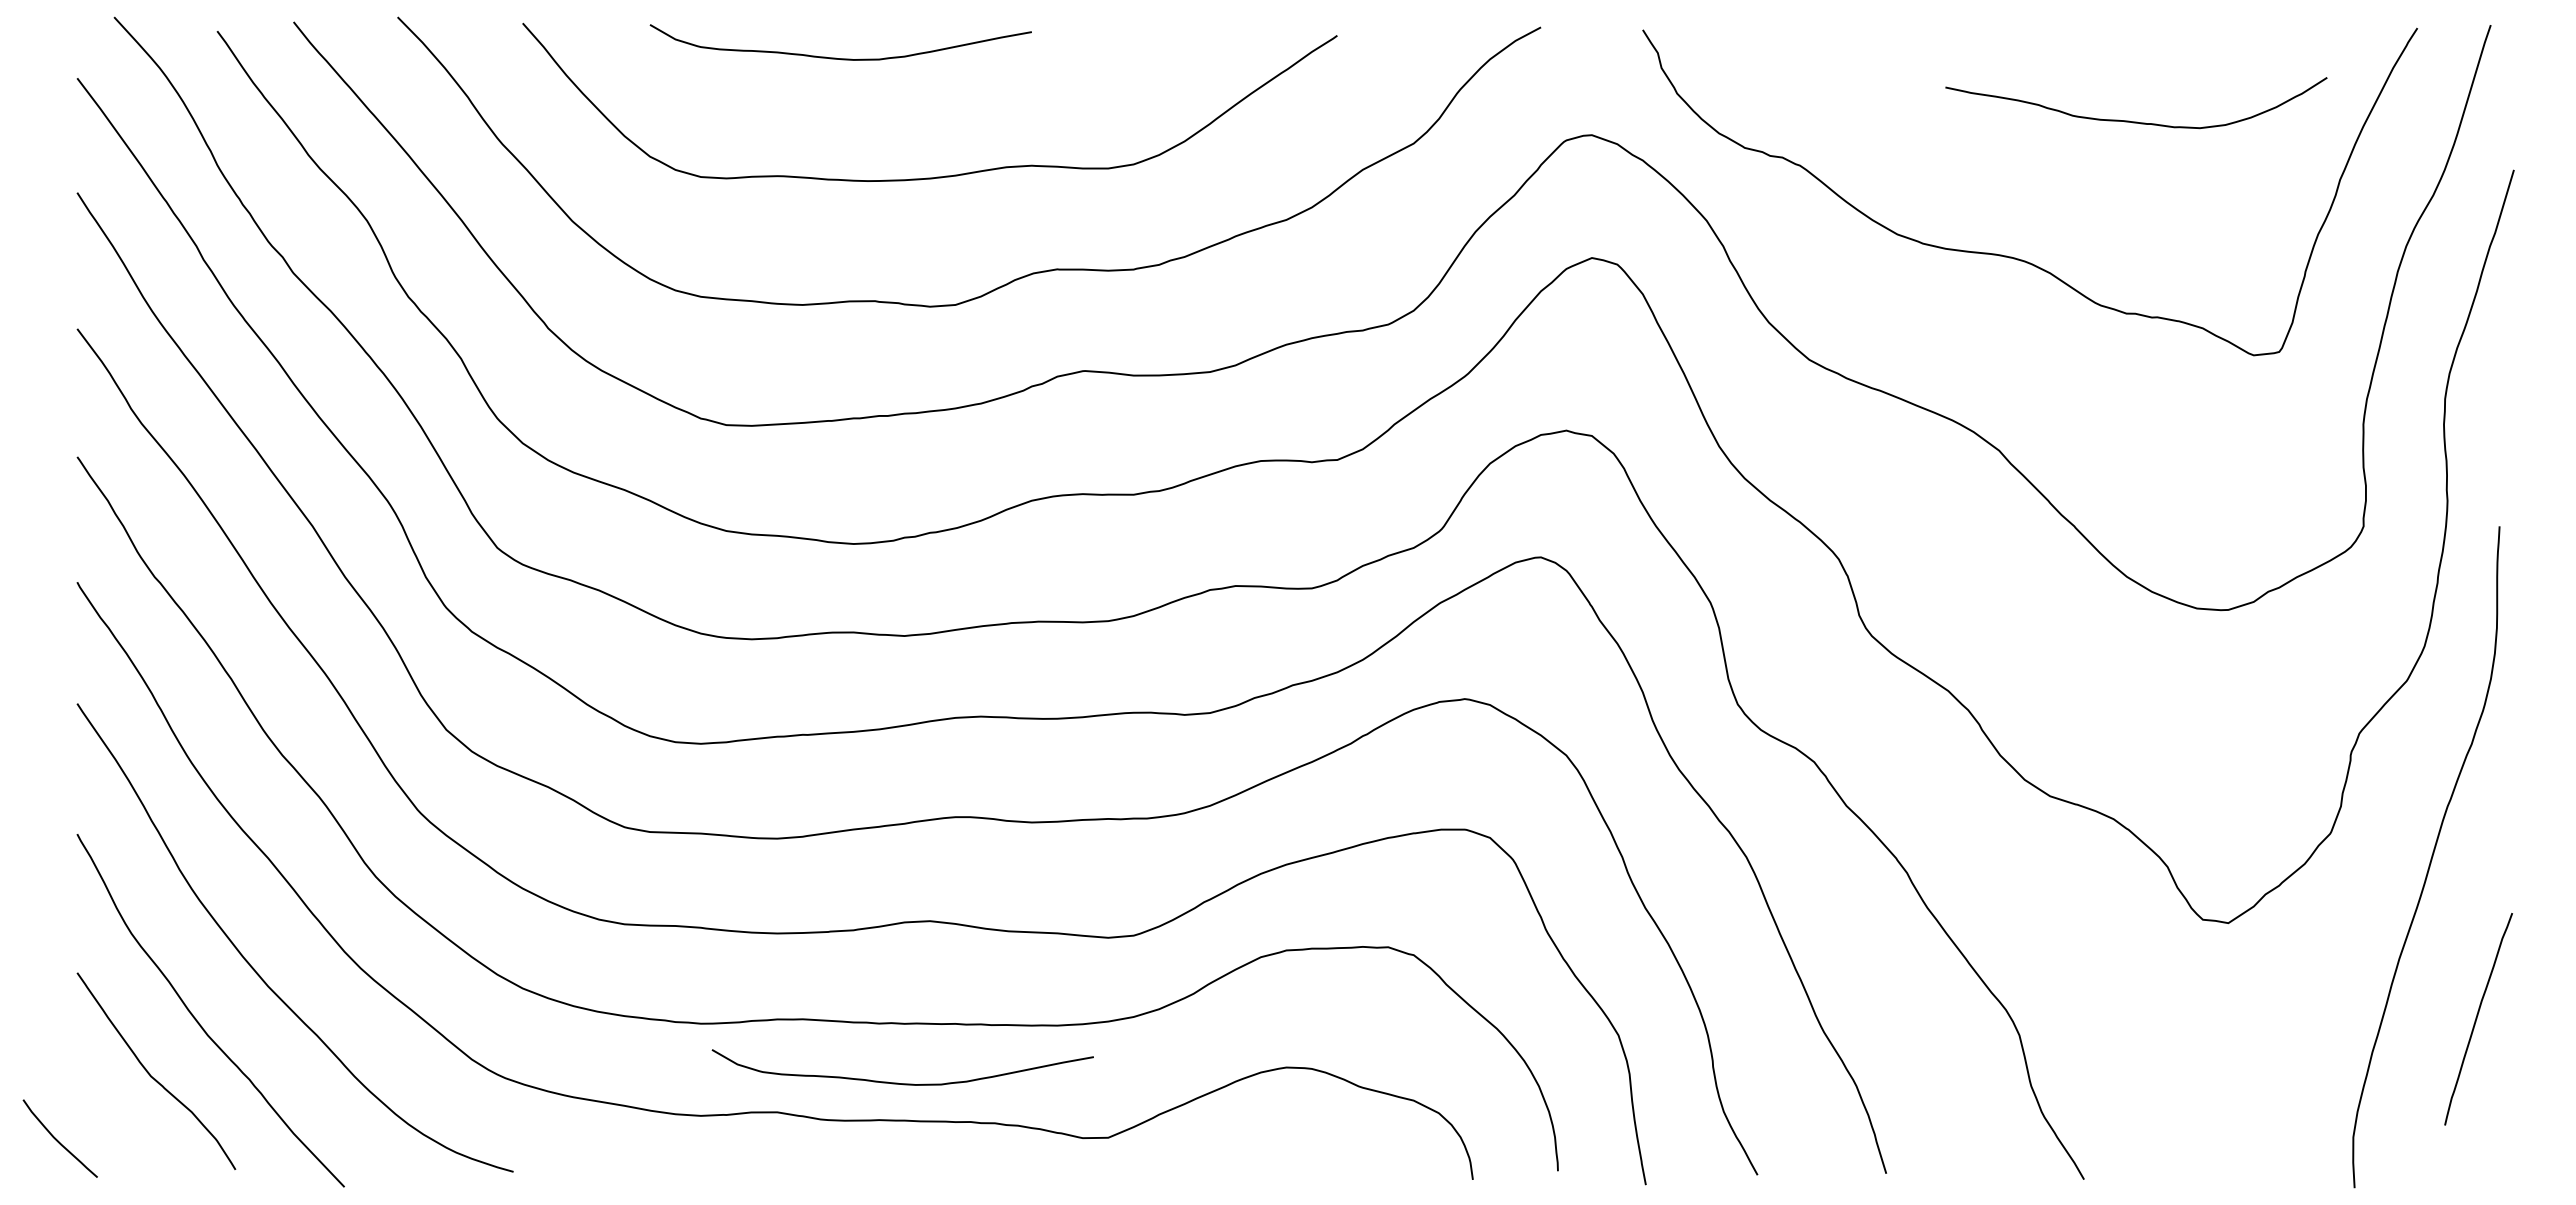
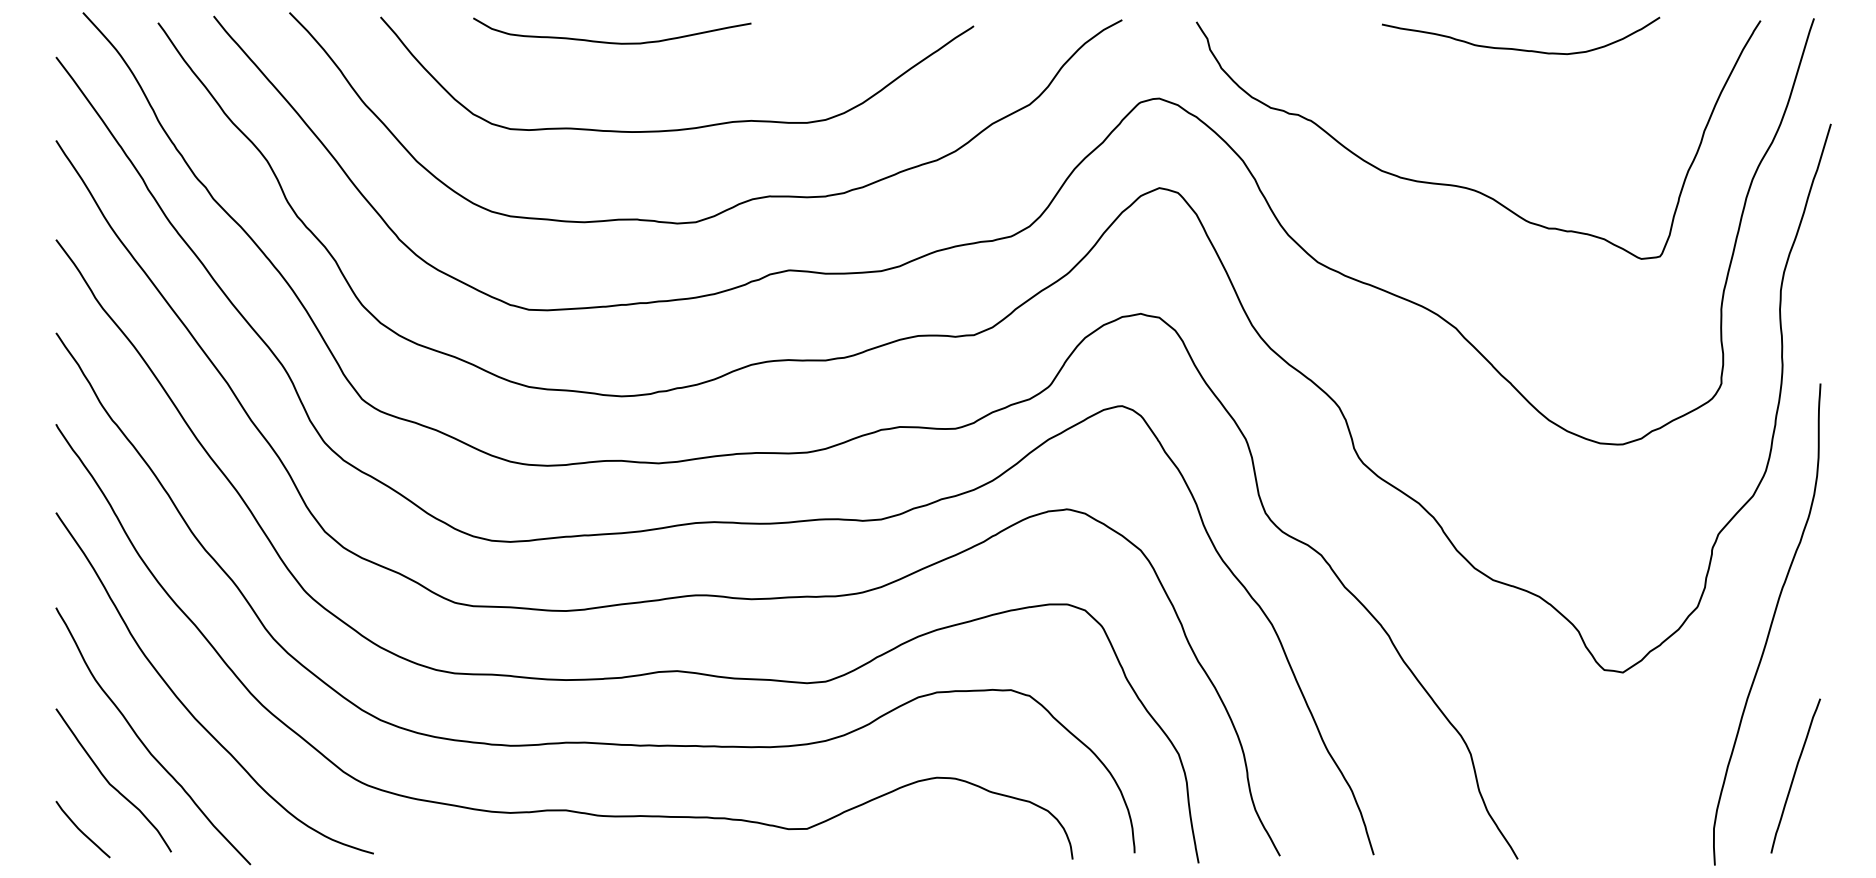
curve: (2136, 121) -> (1521, 49), moved
curve: (2477, 1019) -> (1794, 776), moved
curve: (898, 1082) -> (654, 788), removed
curve: (57, 1139) -> (81, 830), moved

